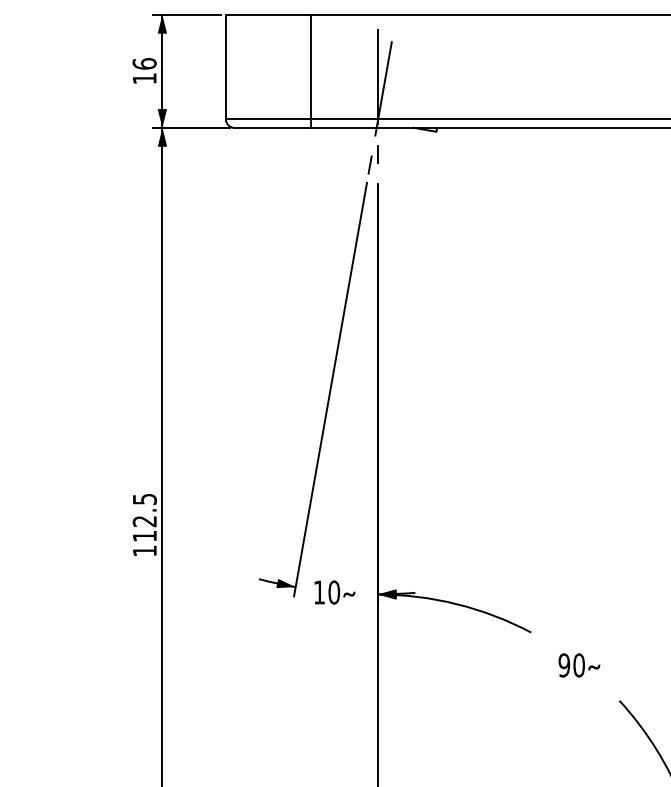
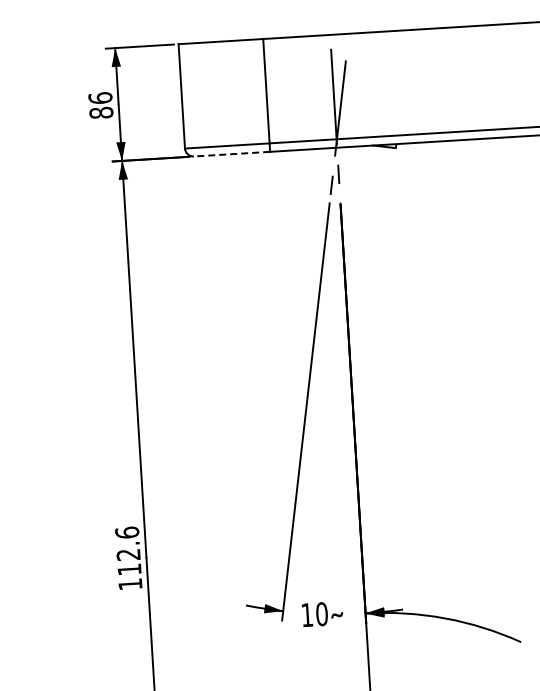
text: (144, 78) -> (101, 112), 16 -> 86
line: (272, 127) -> (231, 153), solid -> dashed
text: (144, 498) -> (126, 531), 112.5 -> 112.6

